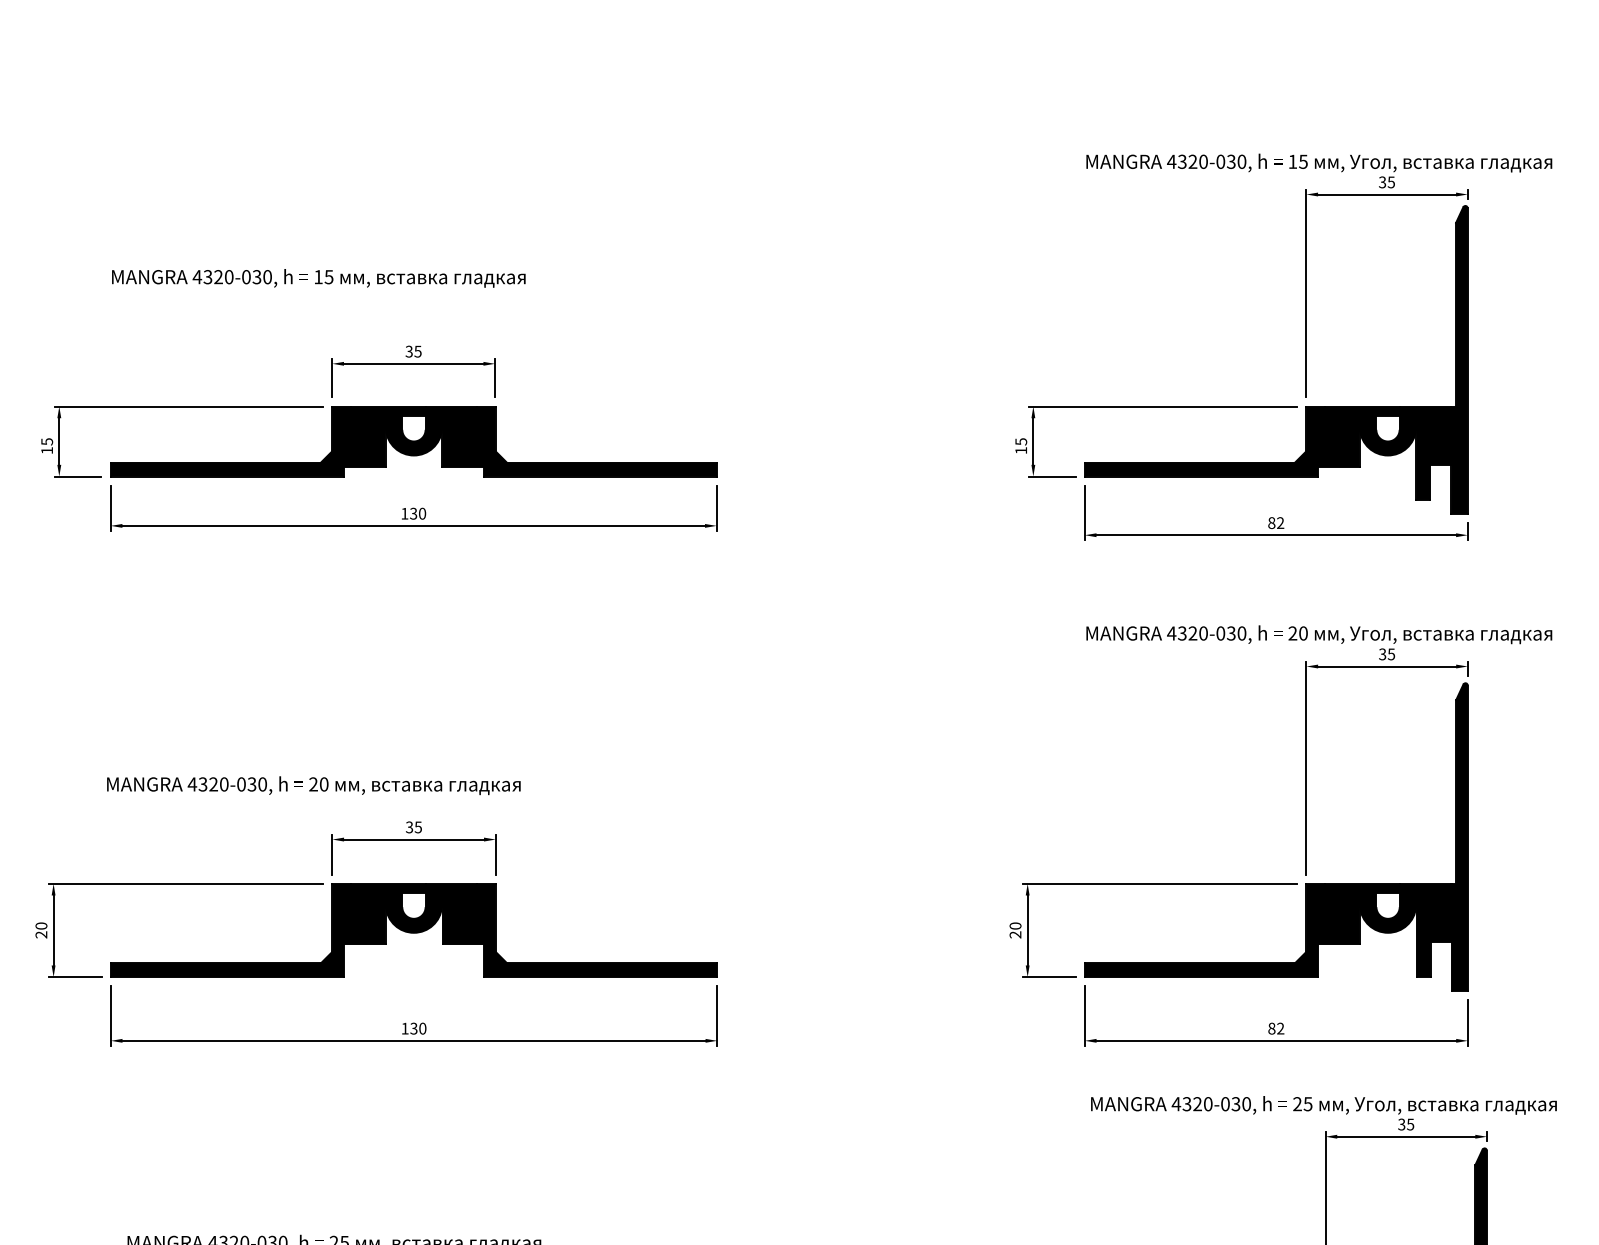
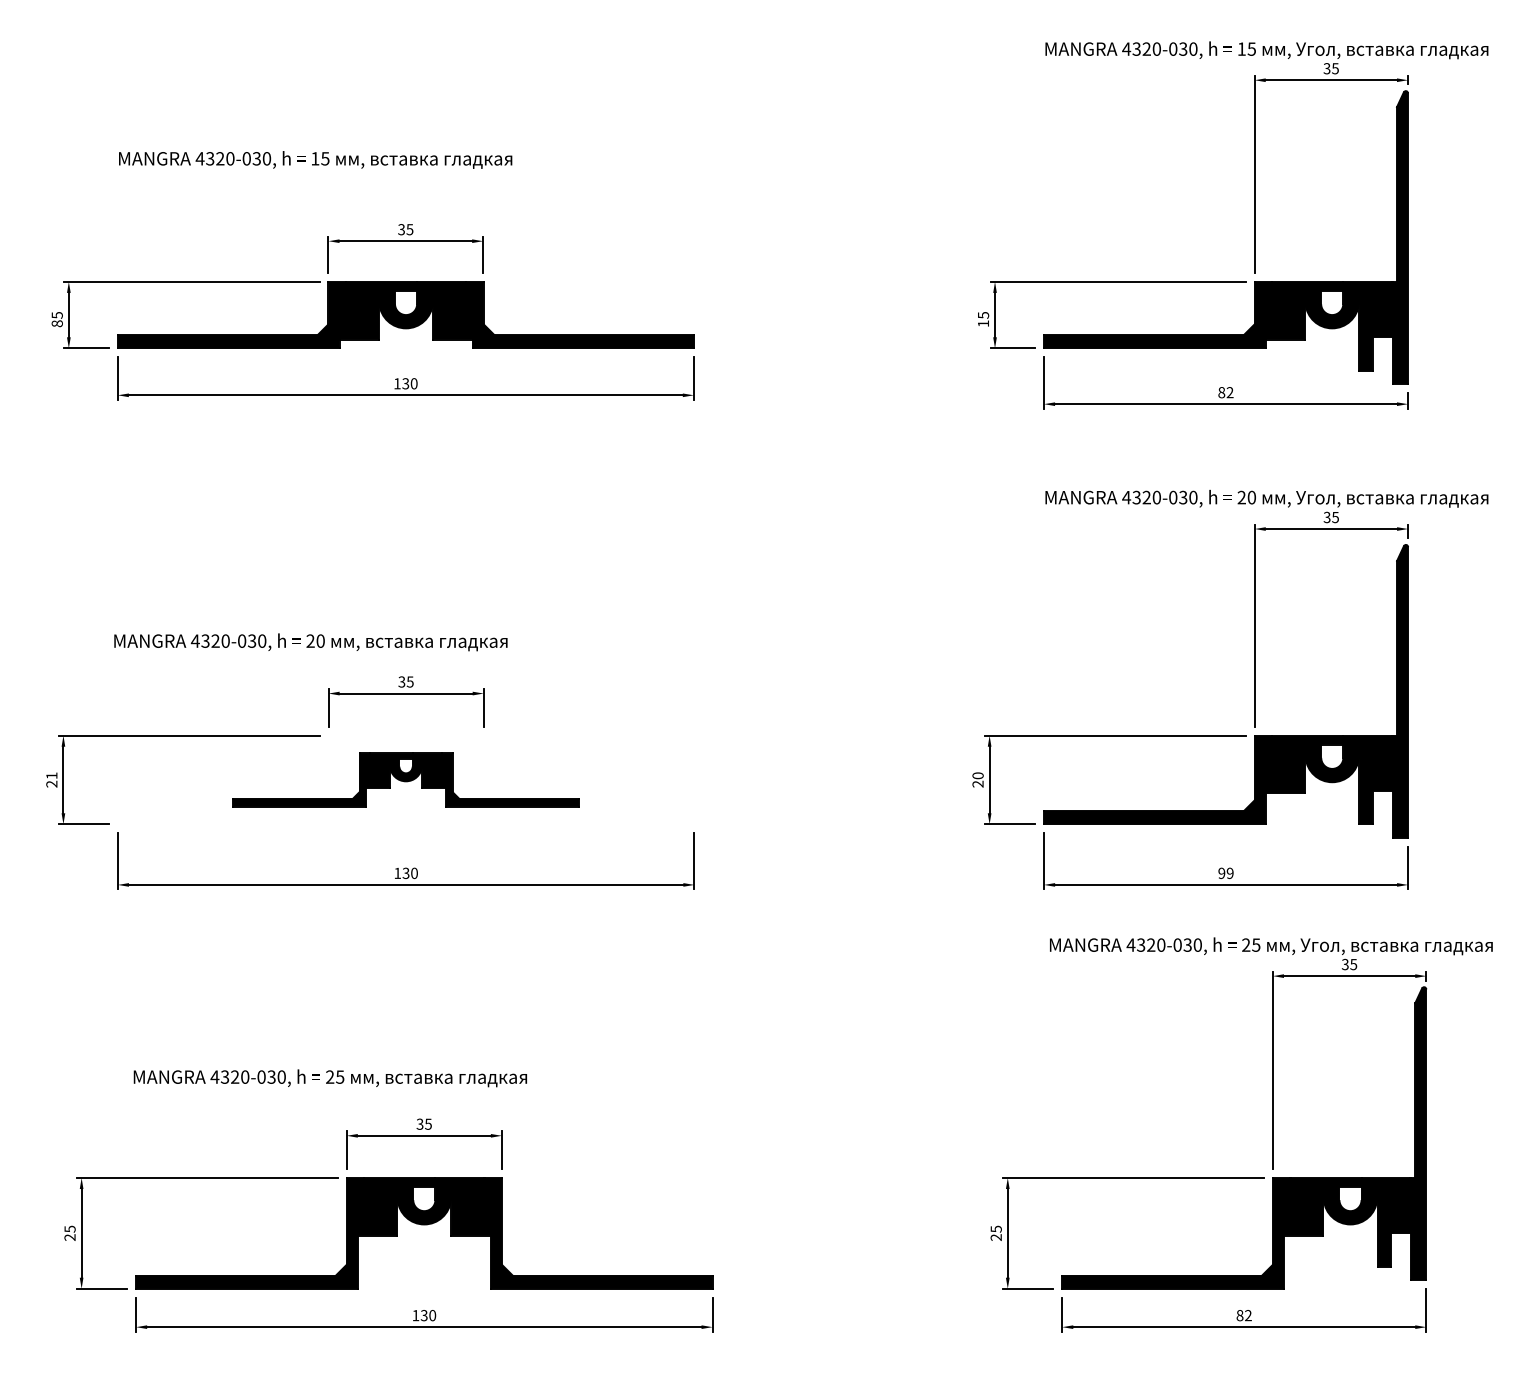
text: (46, 450) -> (56, 323), 15 -> 85
text: (41, 925) -> (51, 775), 20 -> 21
part: (413, 929) -> (405, 779), size x0.6
text: (1275, 1028) -> (1225, 873), 82 -> 99

